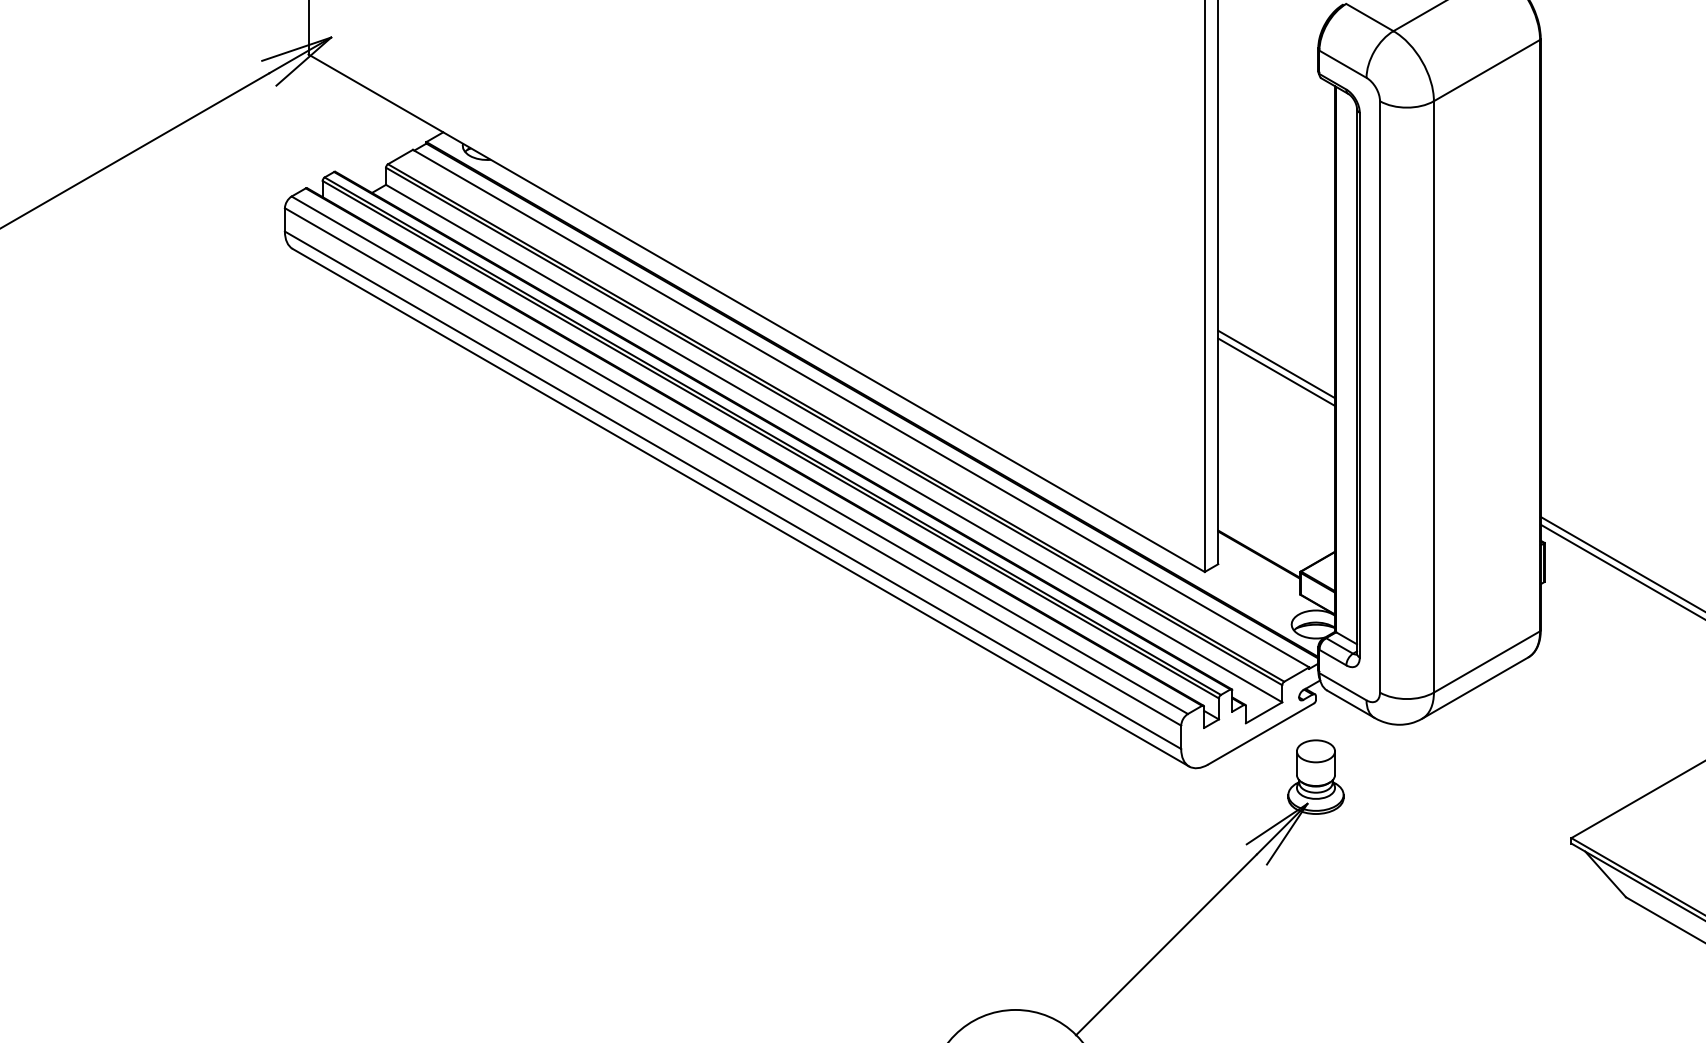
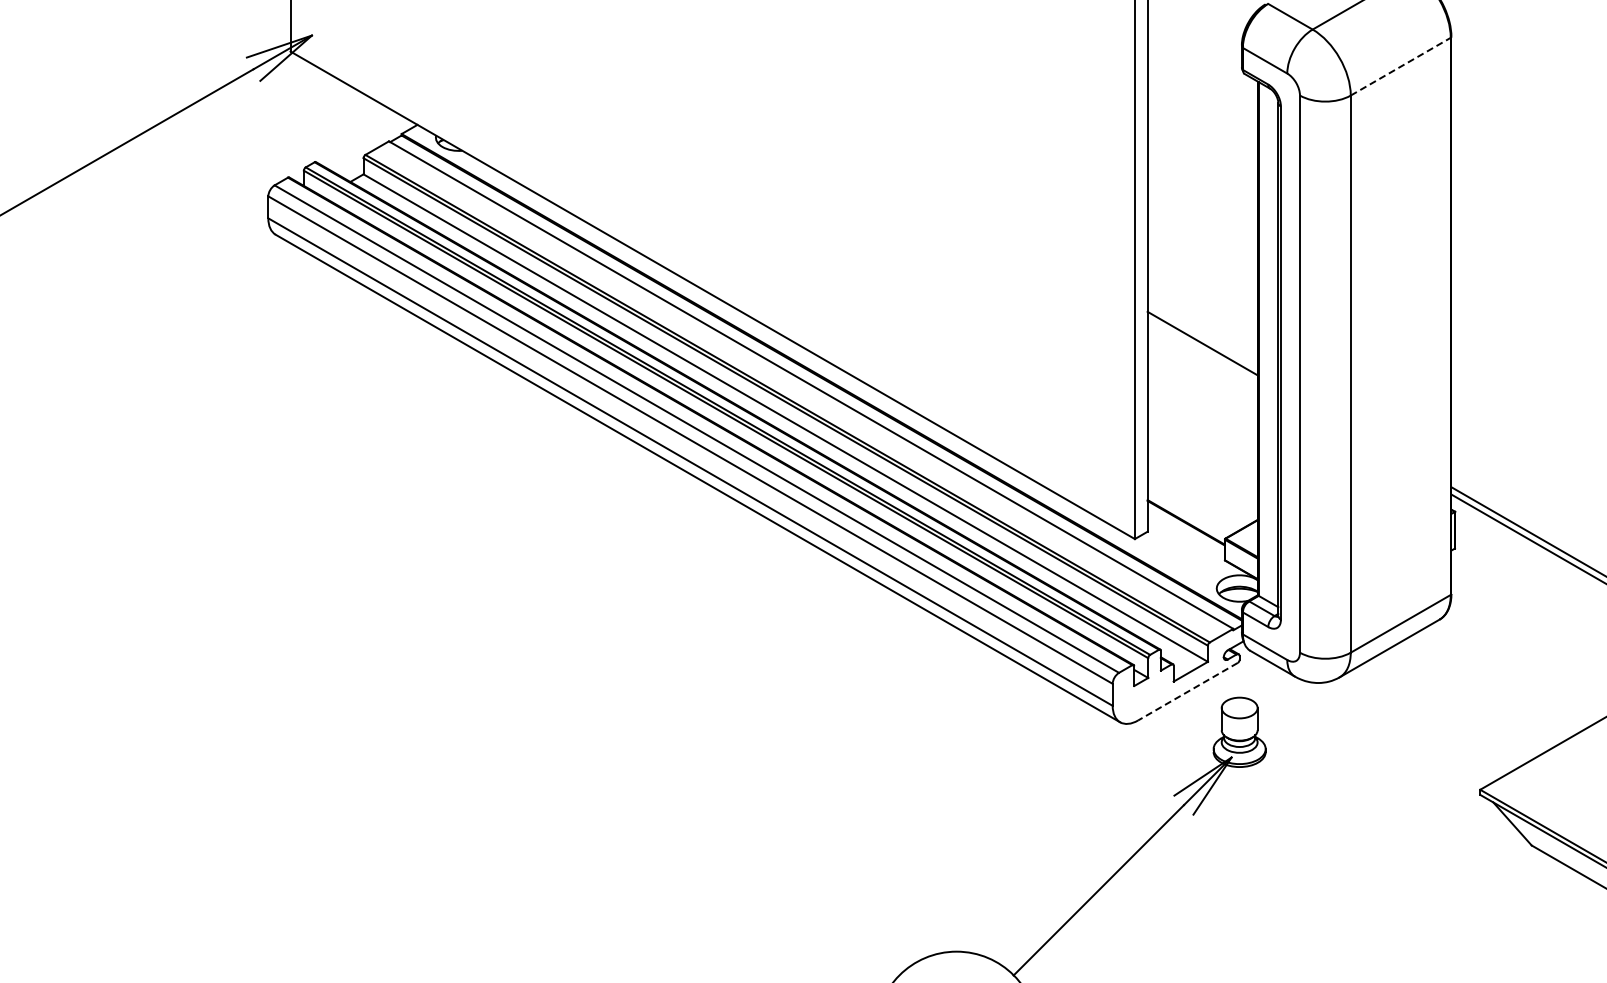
line: (1486, 70) -> (1400, 66), solid -> dashed
line: (1276, 371) -> (1202, 350), removed
line: (1260, 733) -> (1187, 691), solid -> dashed

